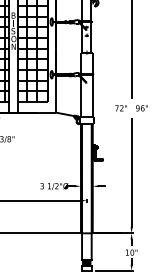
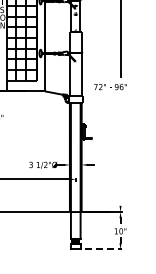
text: (131, 108) -> (110, 87), moved
line: (131, 172) -> (120, 151), removed
line: (114, 270) -> (103, 249), solid -> dashed

